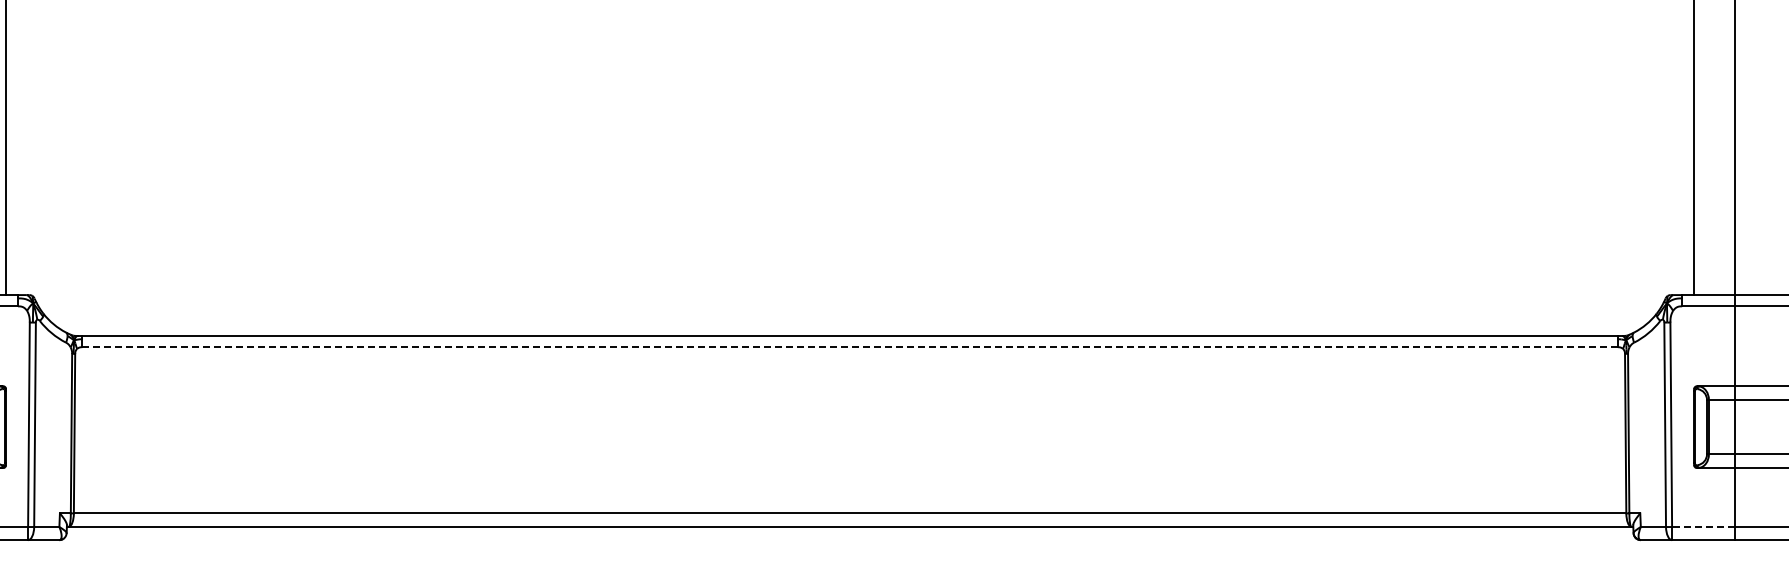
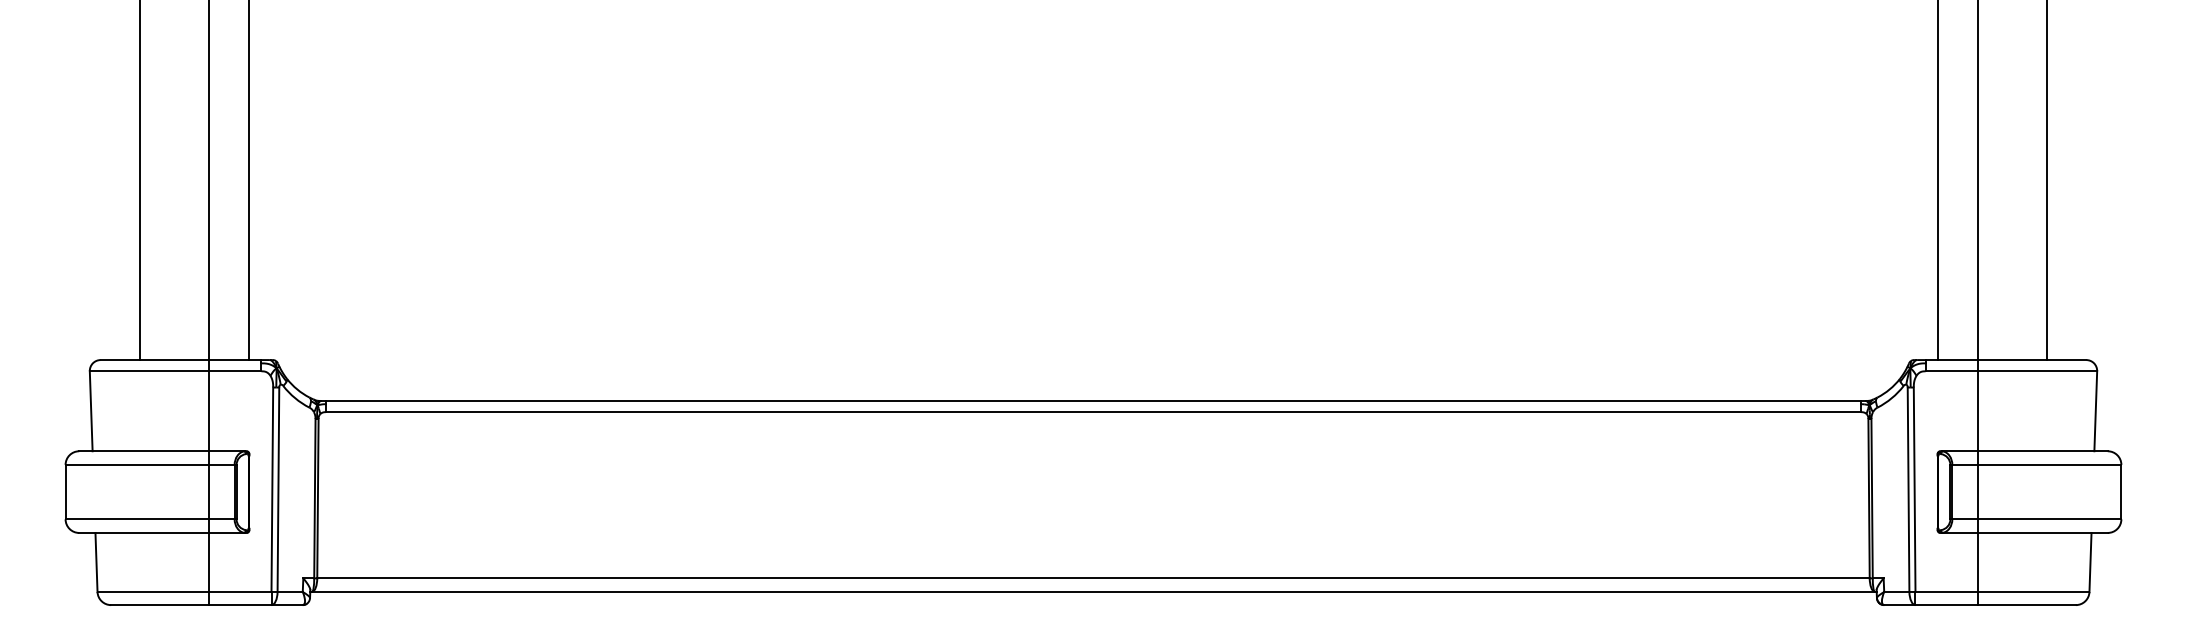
line: (850, 347) -> (1093, 412), dashed -> solid
line: (1703, 526) -> (1946, 591), dashed -> solid

